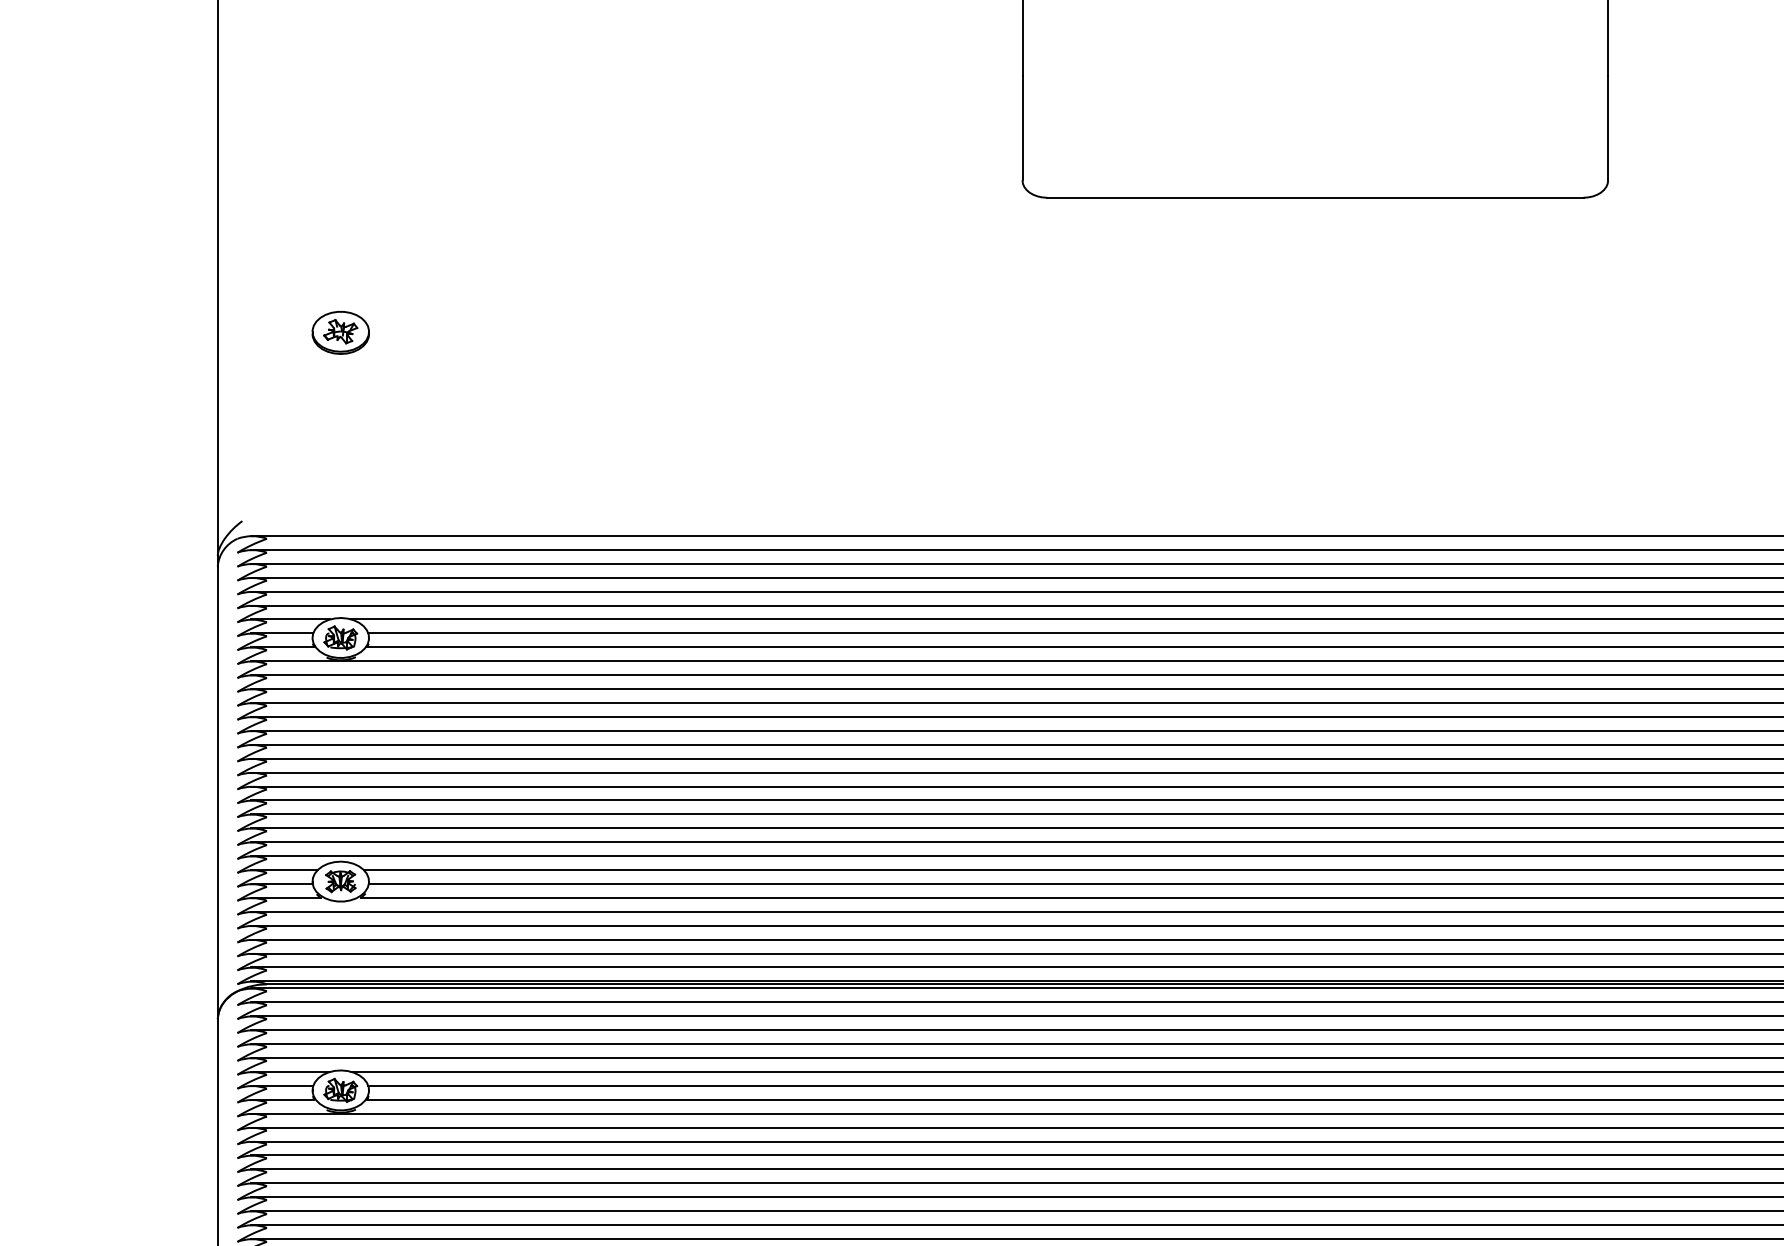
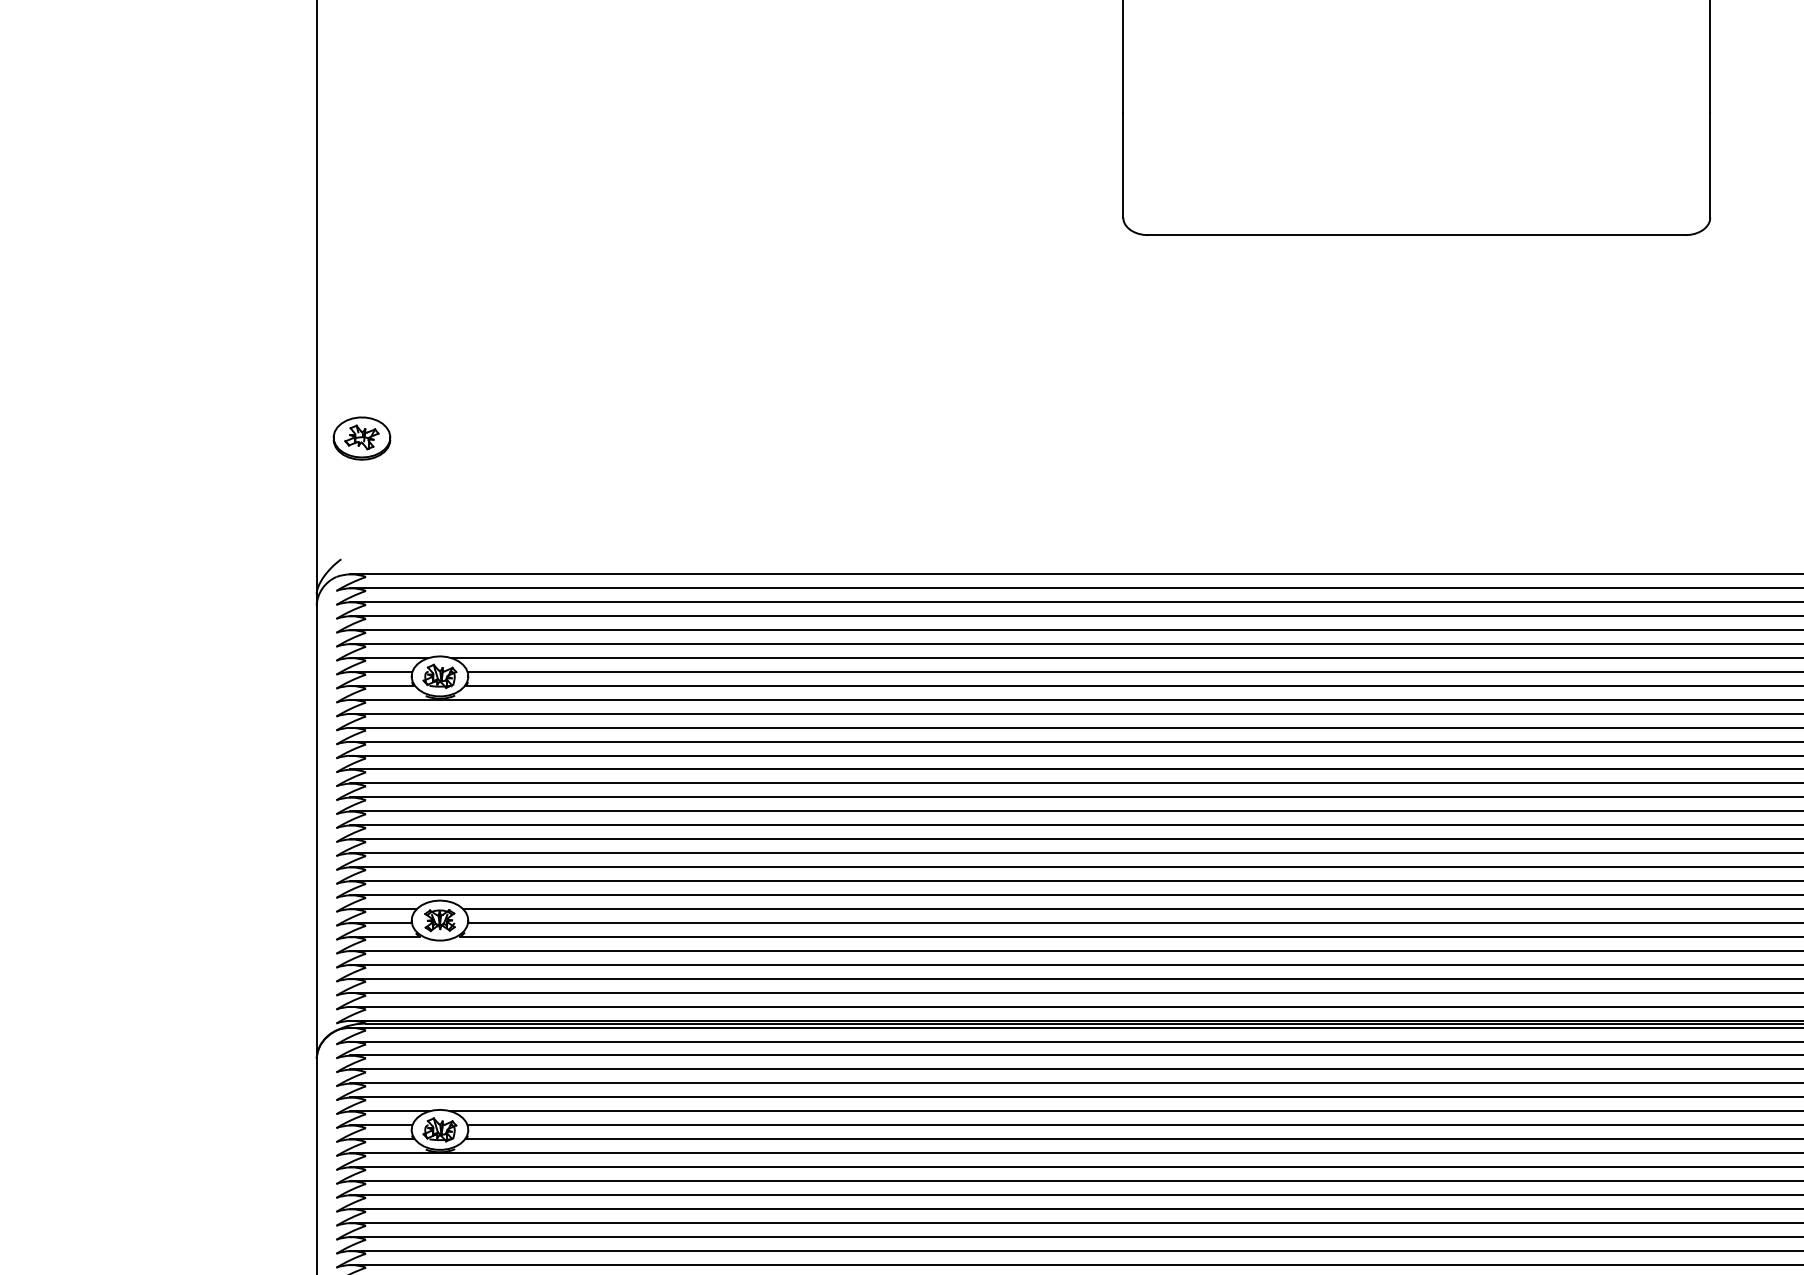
part: (340, 332) -> (361, 438), moved

